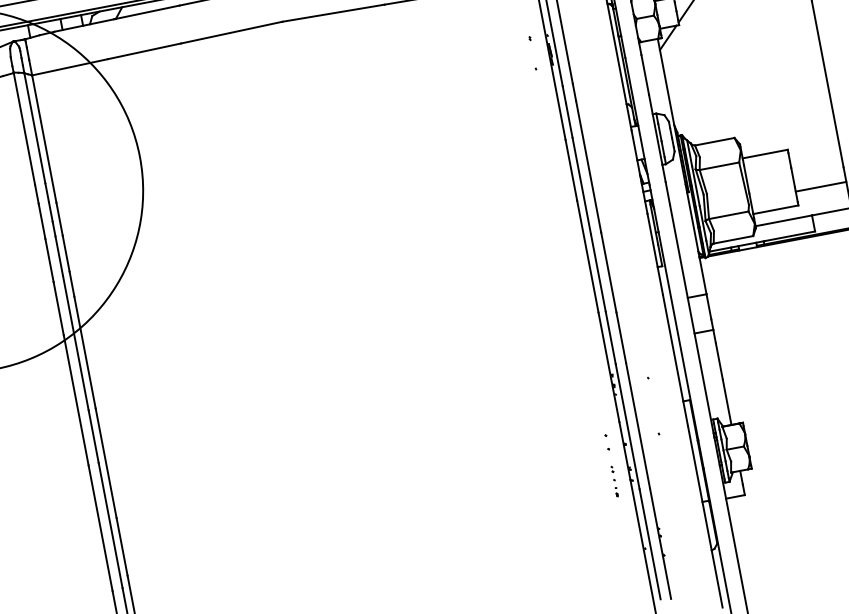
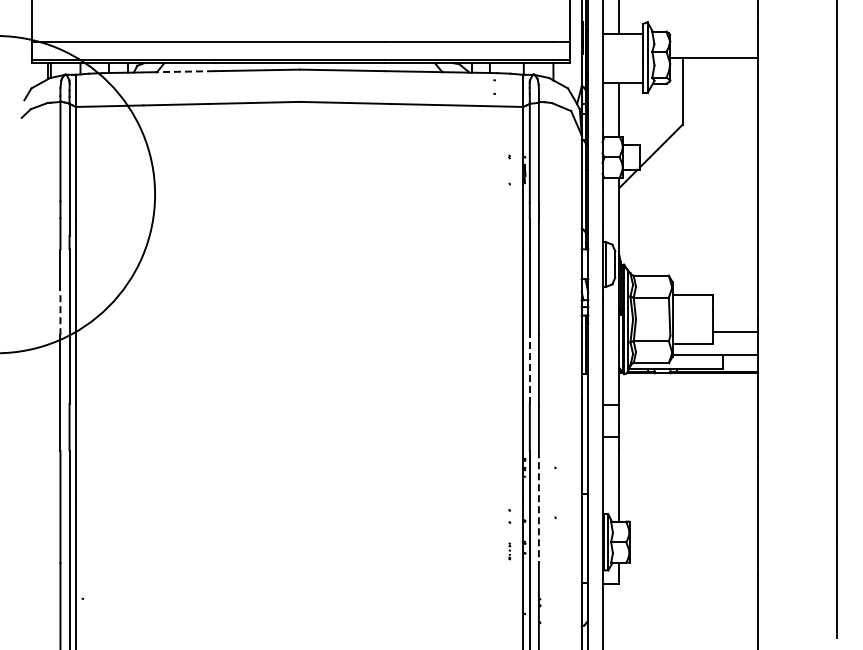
line: (146, 12) -> (184, 71), solid -> dashed
line: (597, 273) -> (529, 369), solid -> dashed
line: (58, 308) -> (60, 311), solid -> dashed
line: (637, 426) -> (538, 507), solid -> dashed
part: (614, 481) -> (509, 551), size x0.6

